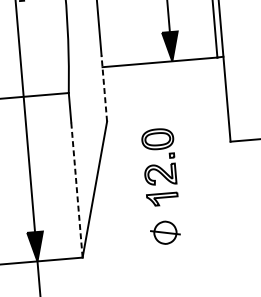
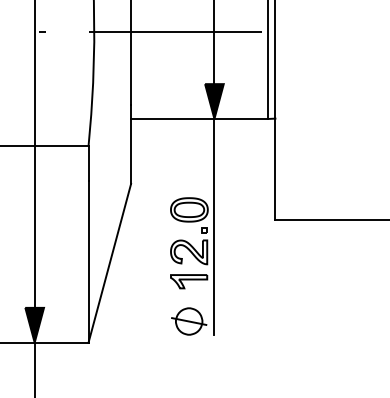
line: (104, 87) -> (131, 143), dashed -> solid
line: (179, 151) -> (214, 226), added
line: (76, 189) -> (88, 261), dashed -> solid

